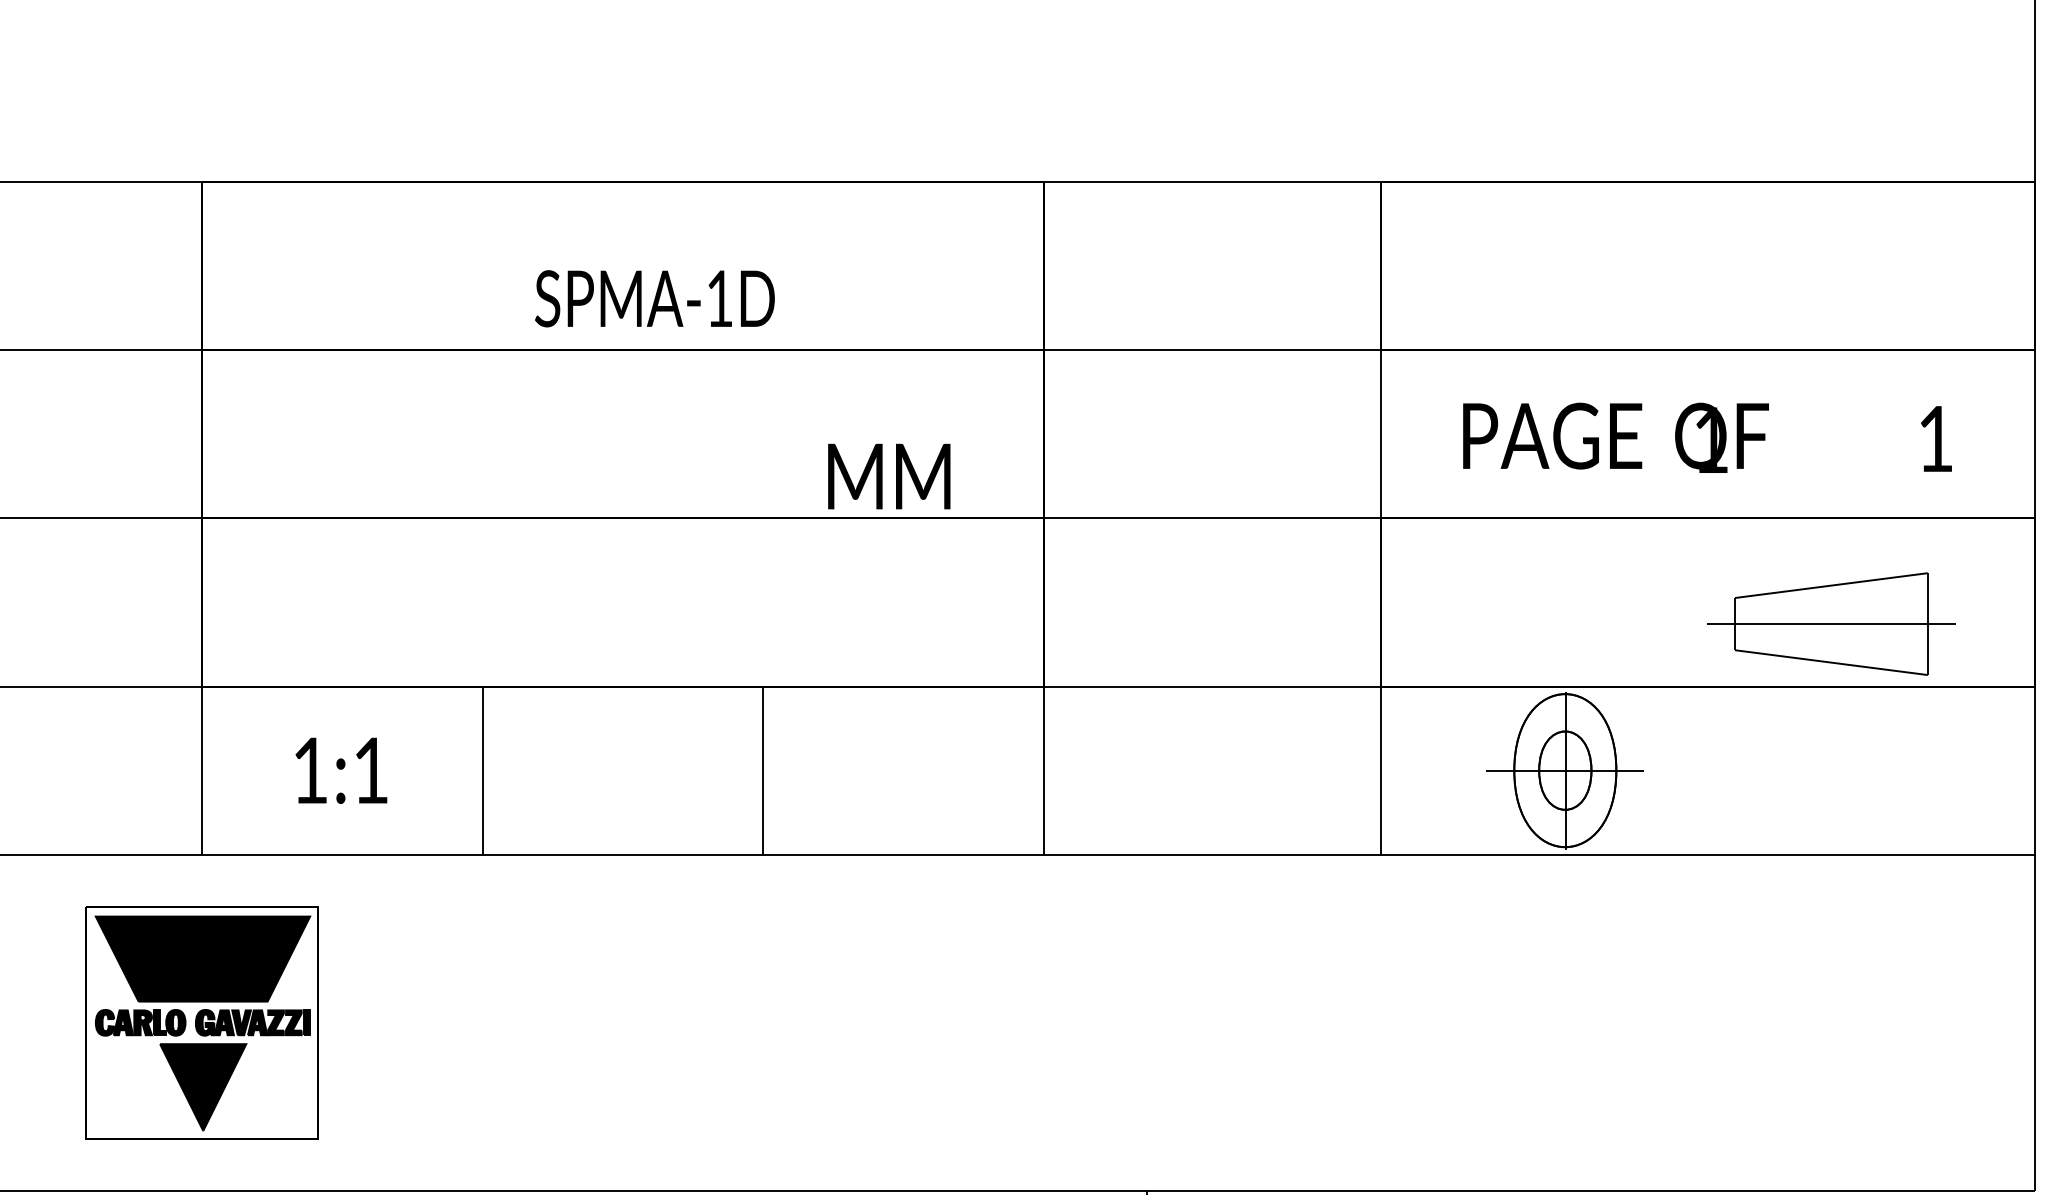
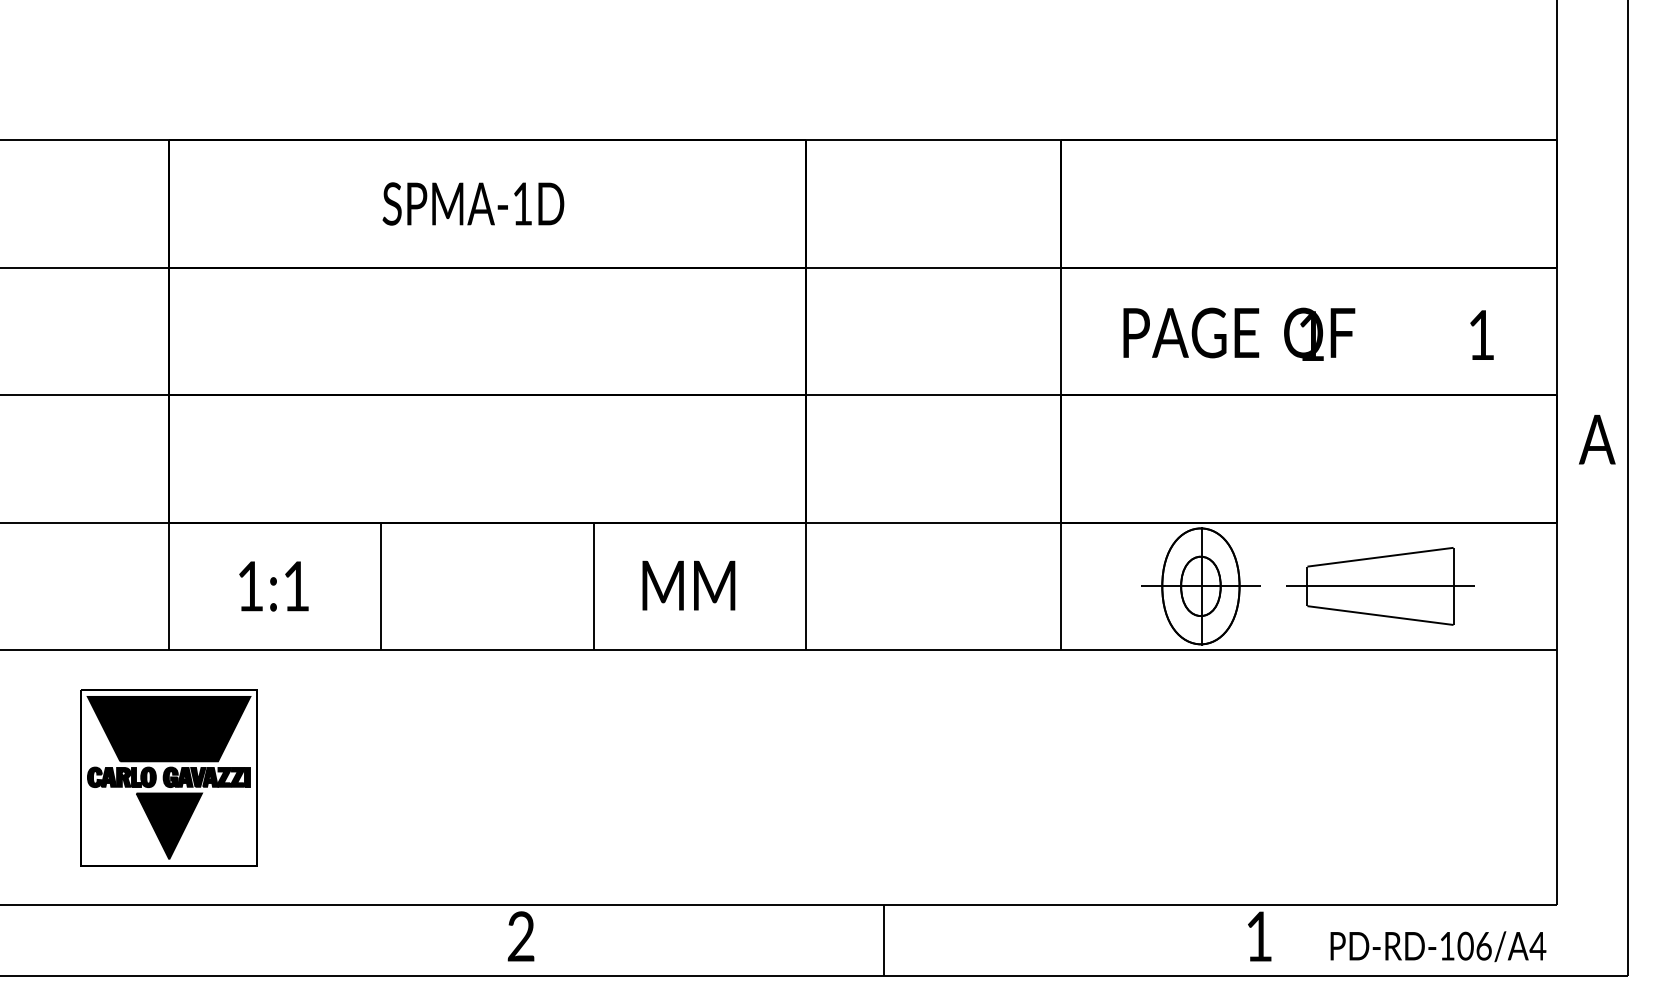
text: (655, 298) -> (473, 203), moved
text: (888, 476) -> (688, 585), moved
part: (1831, 624) -> (1380, 586), moved

